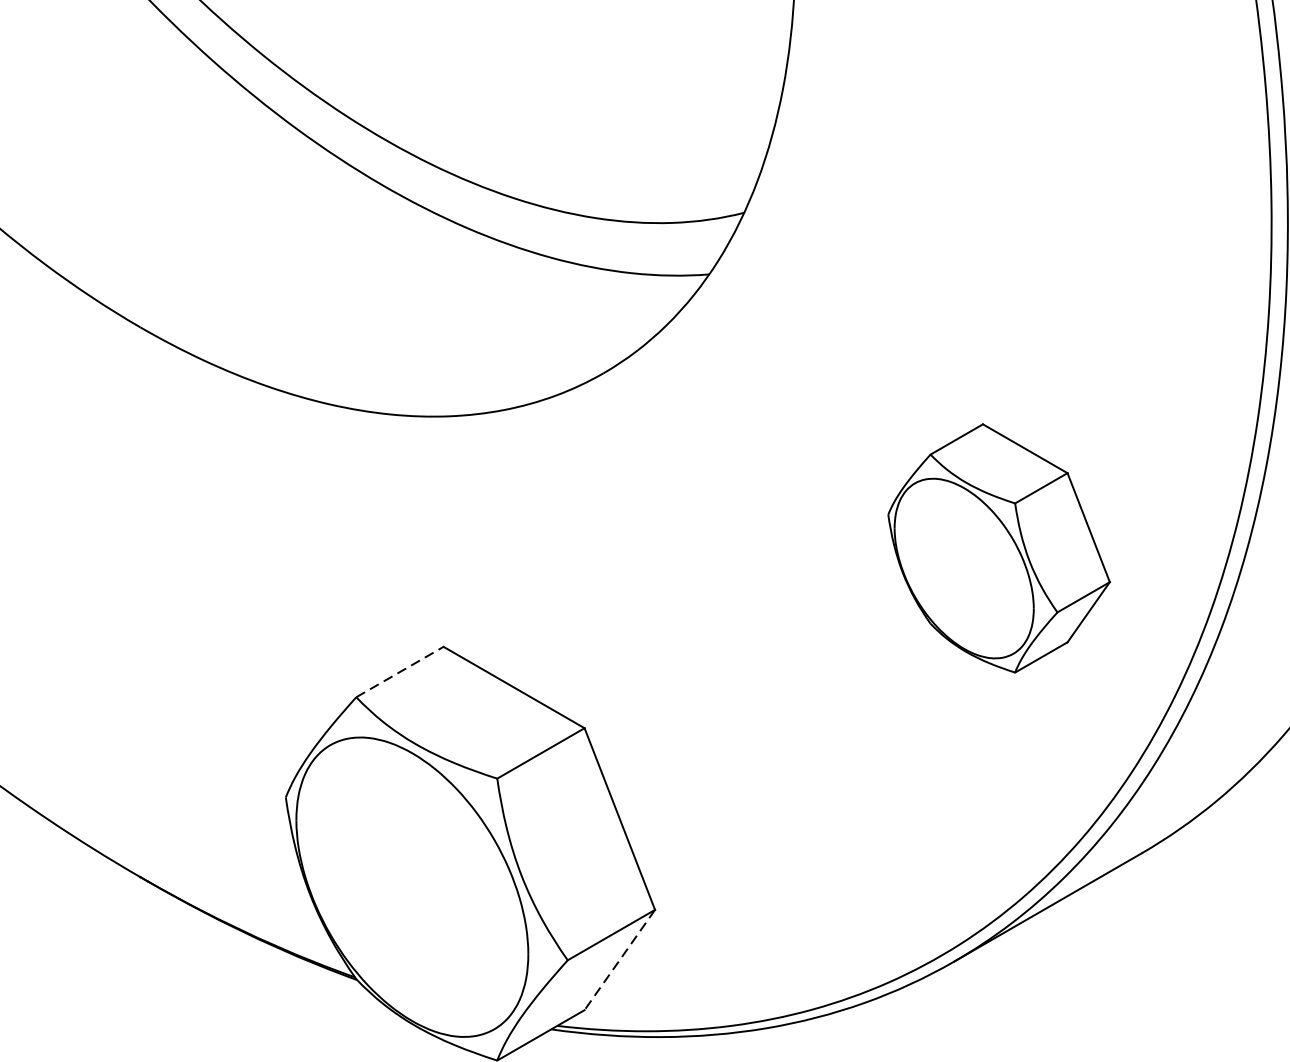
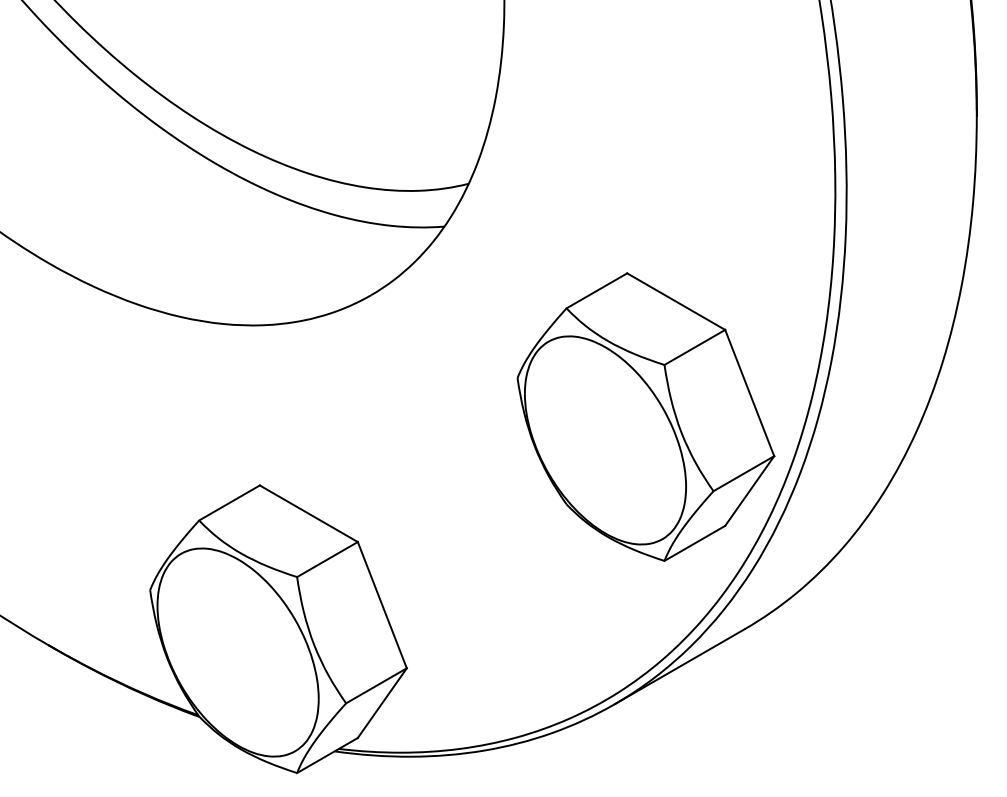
part: (998, 547) -> (645, 416), size x1.67
line: (399, 671) -> (229, 502), dashed -> solid
line: (620, 960) -> (382, 703), dashed -> solid

